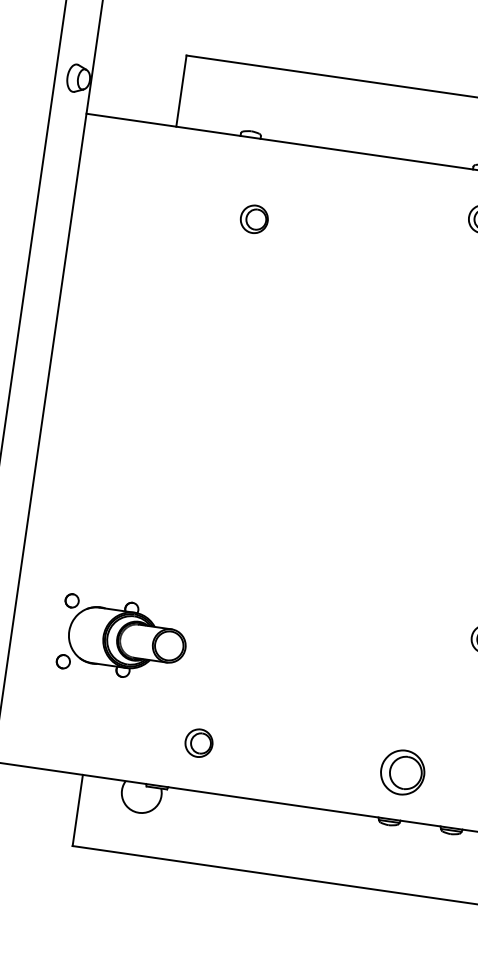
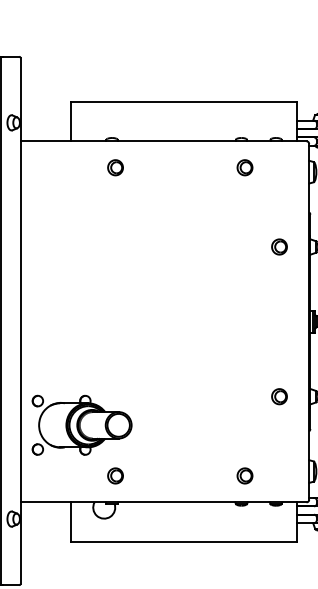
part: (254, 218) -> (115, 167), moved
part: (122, 637) -> (81, 424), size x1.43
part: (199, 742) -> (115, 475), moved
part: (401, 771) -> (244, 475), size x0.62

